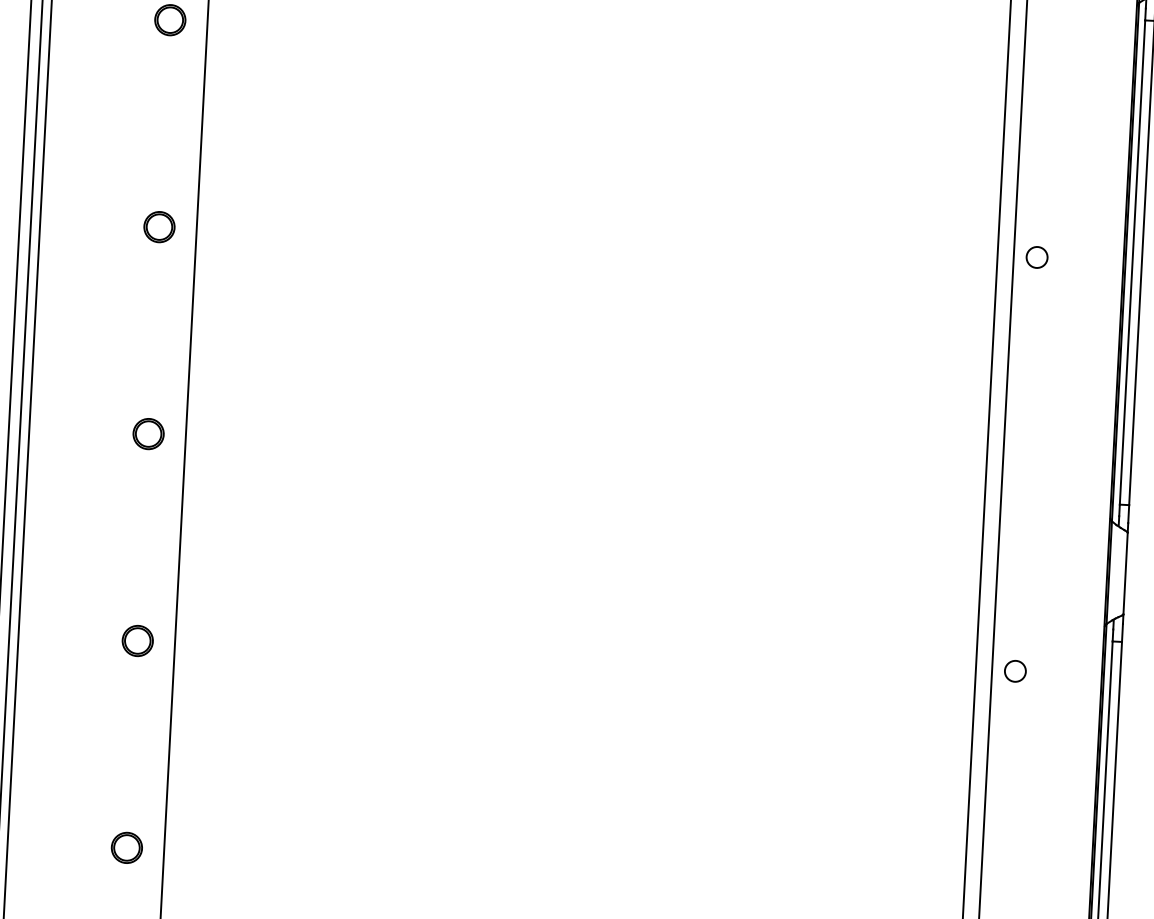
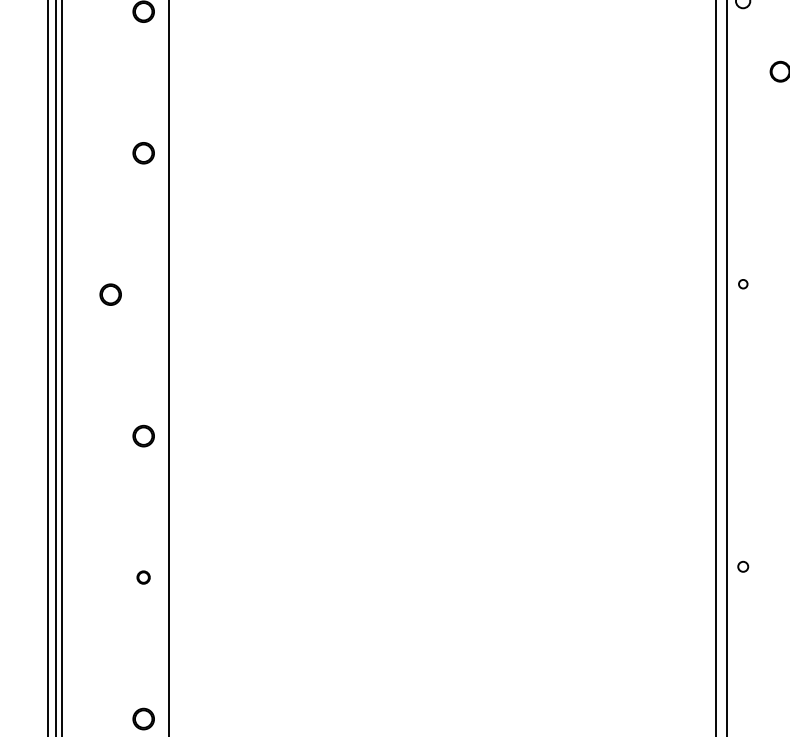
part: (159, 226) -> (110, 294), moved
circle: (1037, 258) -> (743, 284), size x0.6
part: (137, 640) -> (143, 577), size x0.6
circle: (1015, 670) -> (743, 566), size x0.7

